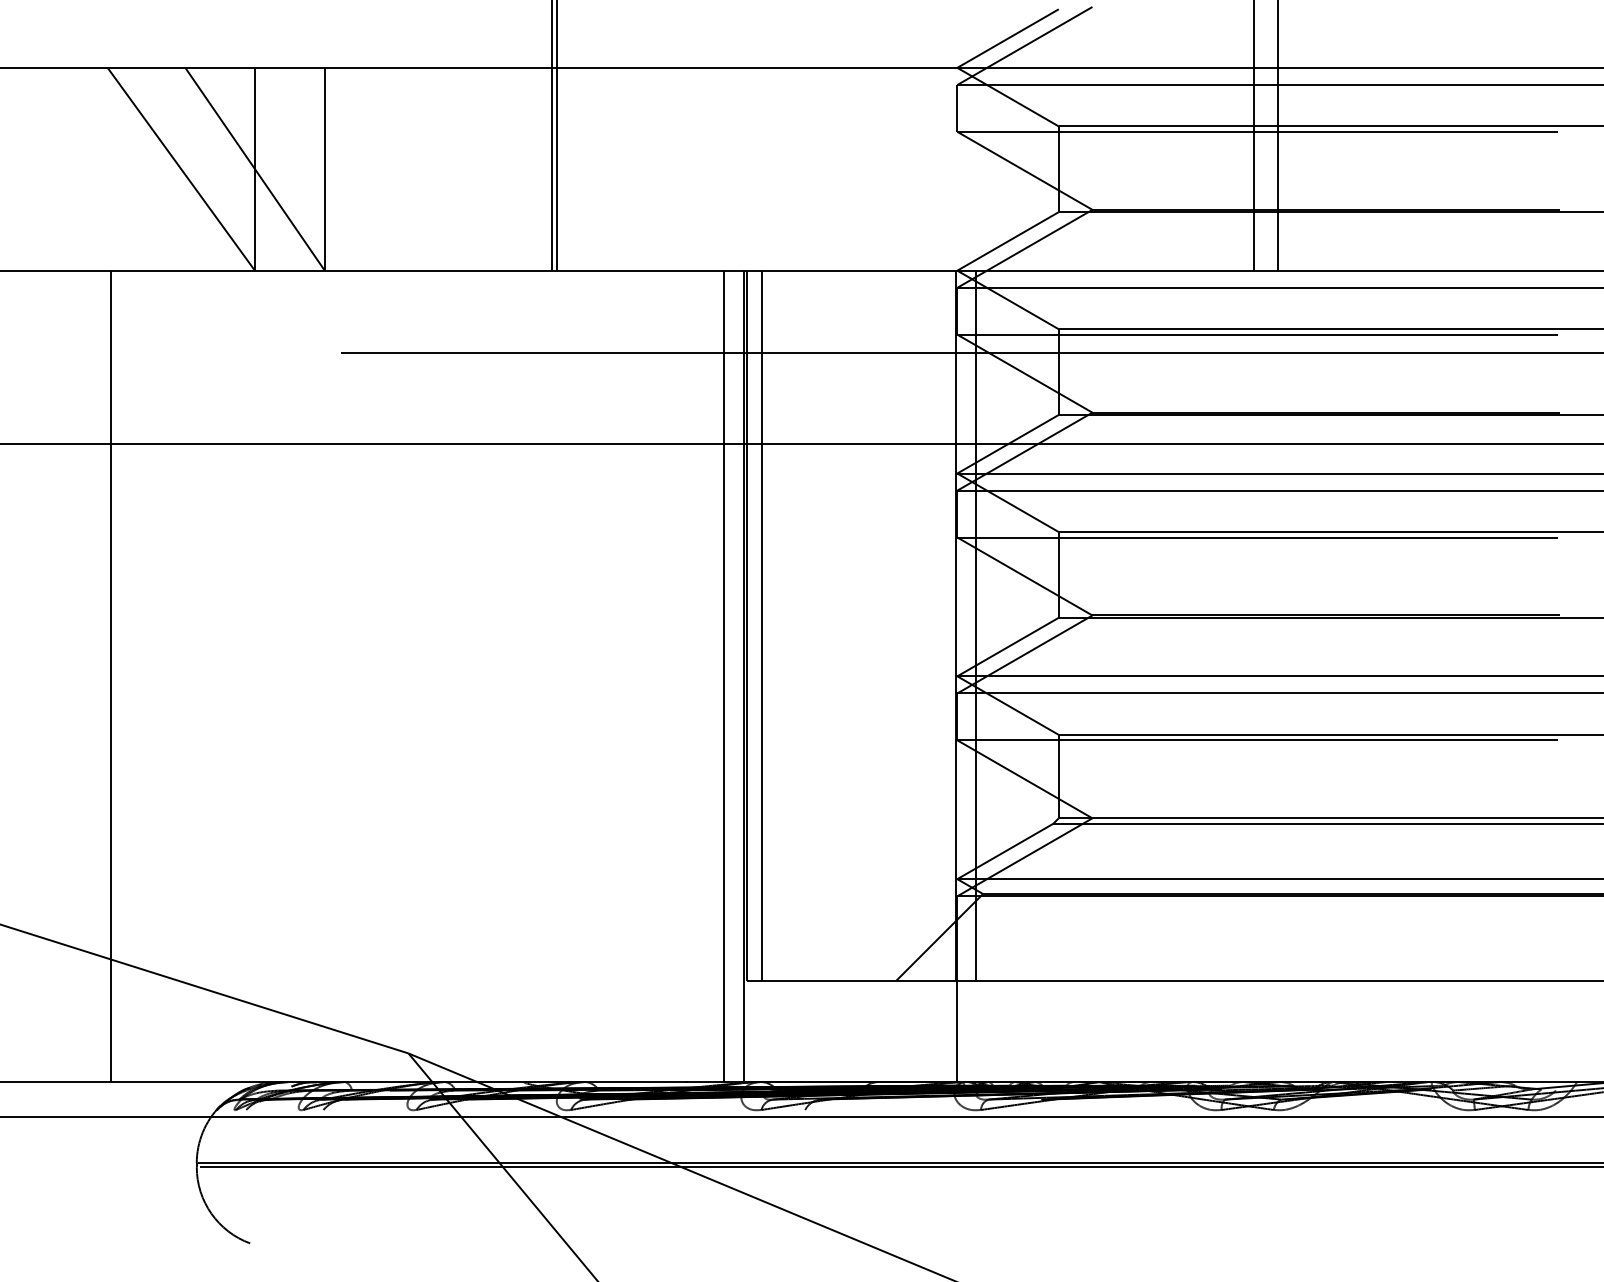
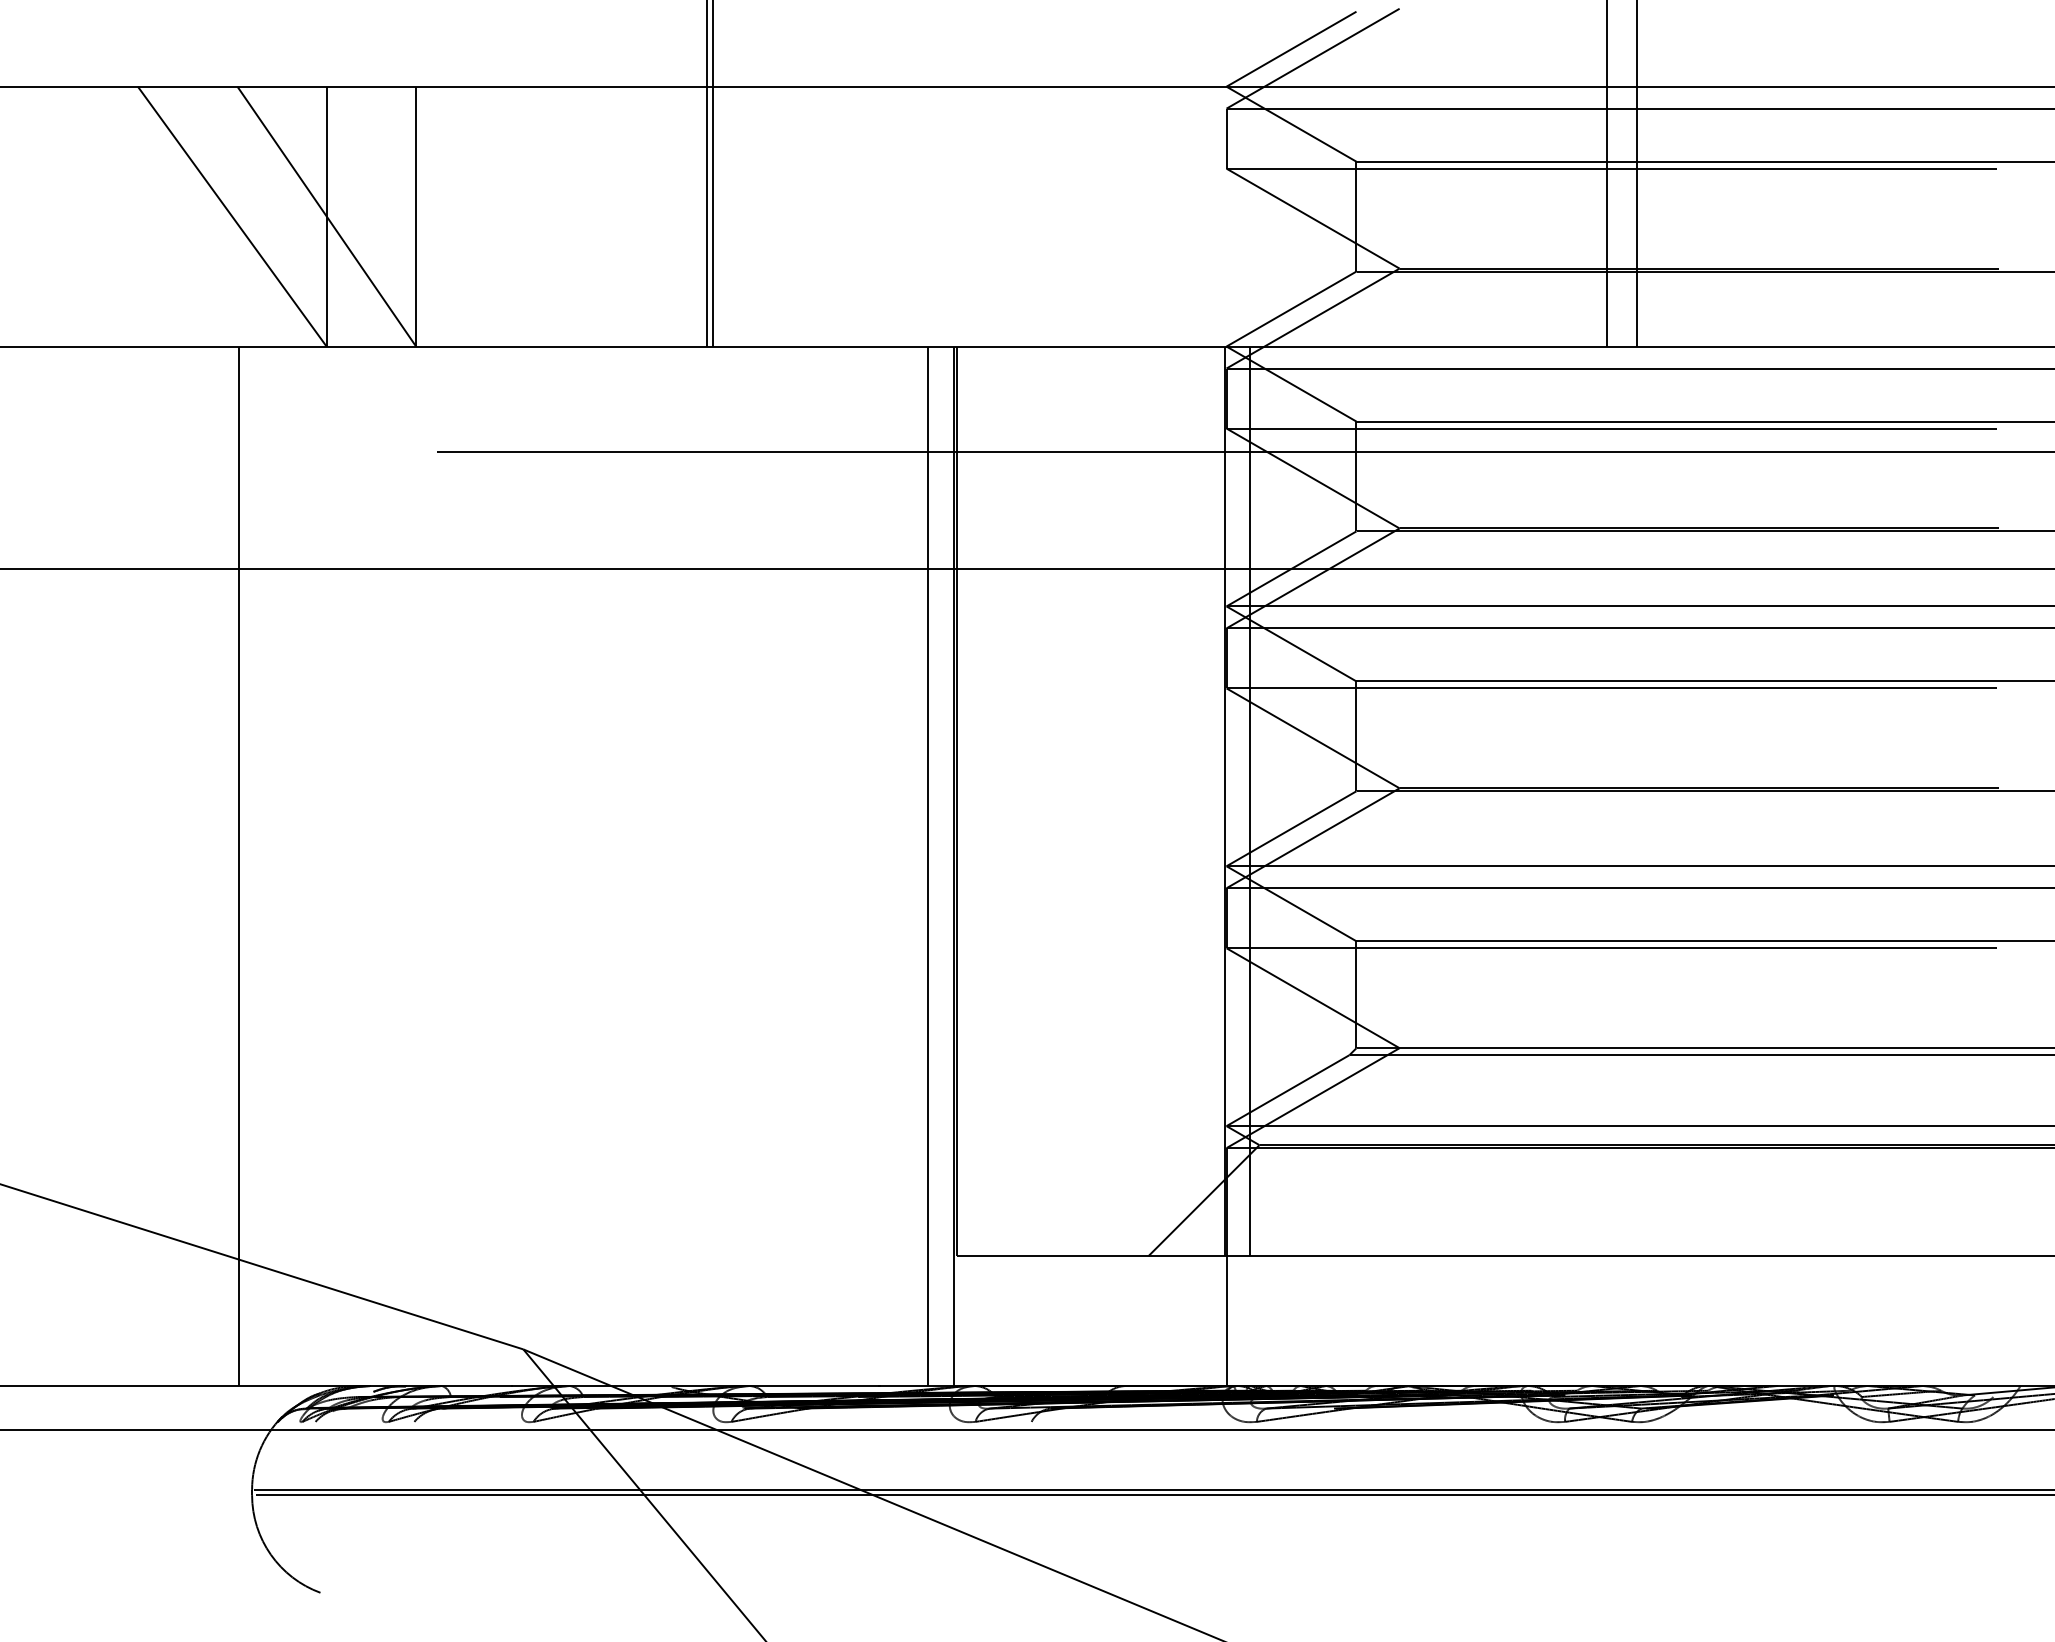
line: (761, 625) -> (975, 801), removed
line: (111, 675) -> (238, 865), moved

